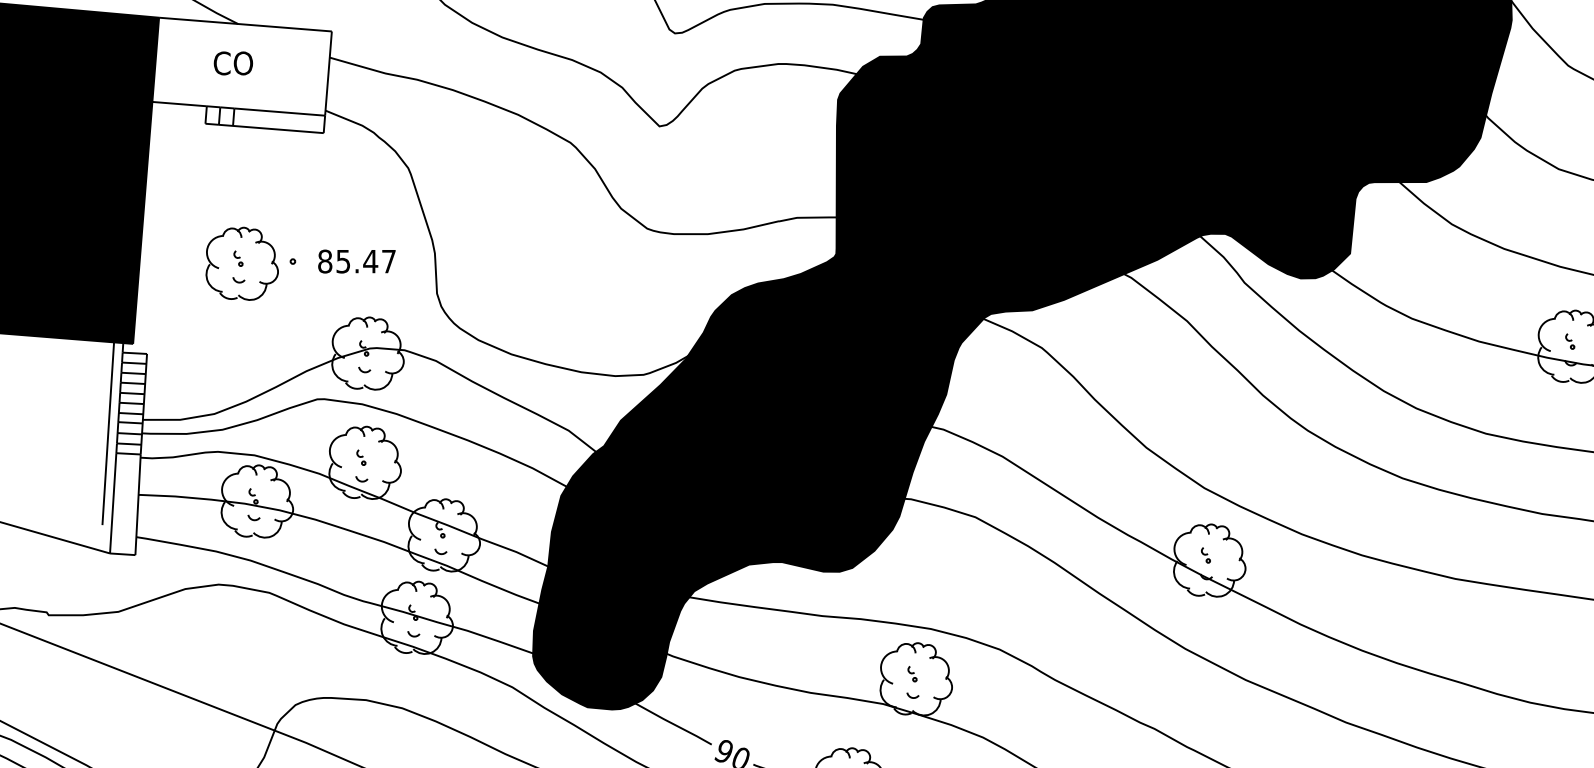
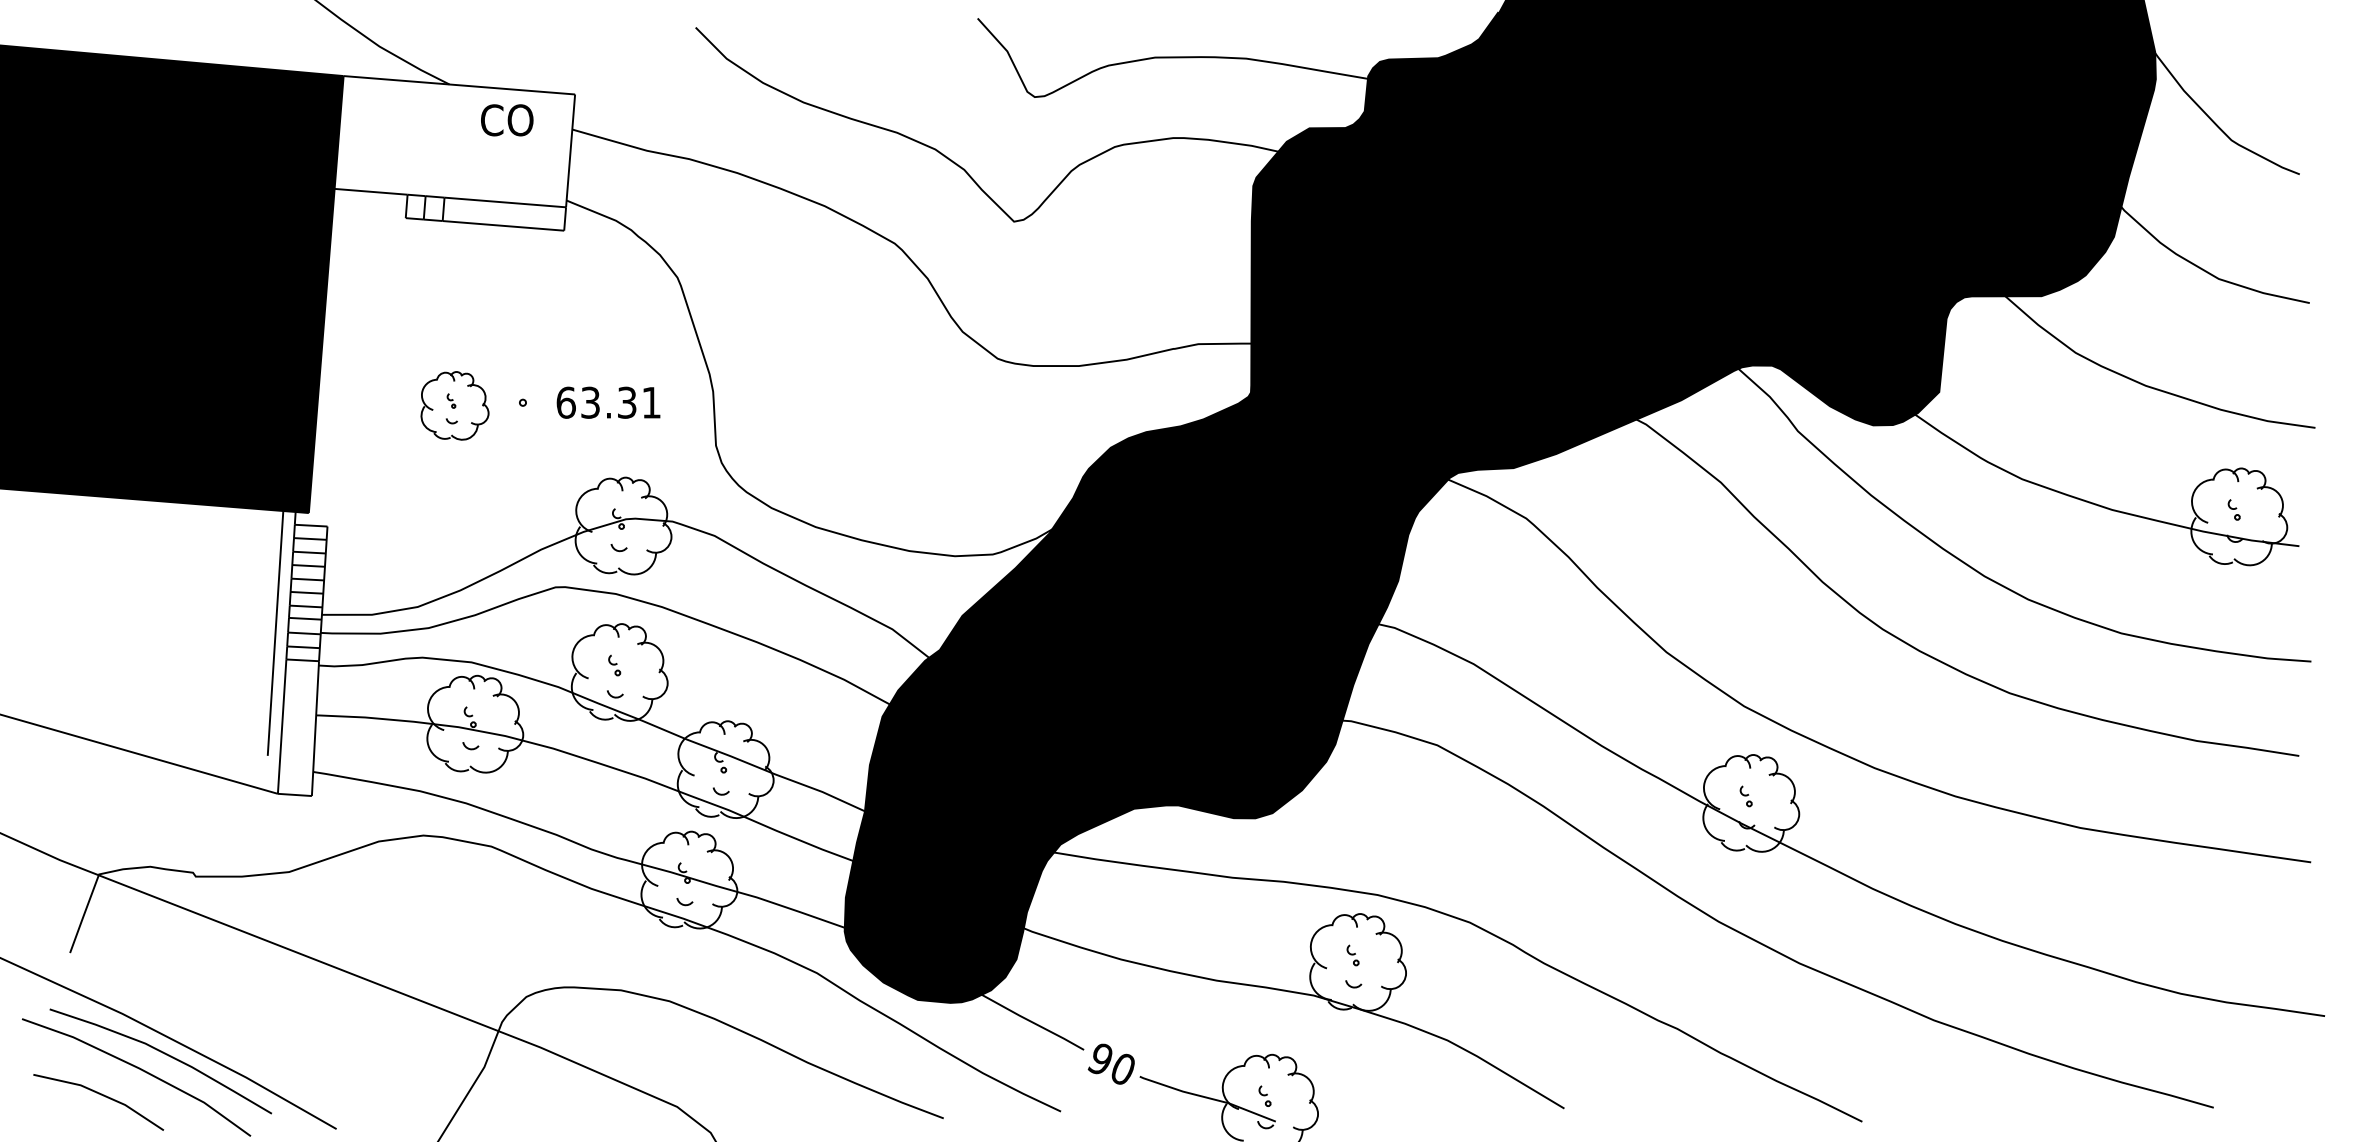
text: (233, 63) -> (507, 120), moved
text: (356, 261) -> (608, 402), 85.47 -> 63.31
part: (241, 263) -> (454, 405), size x0.7

